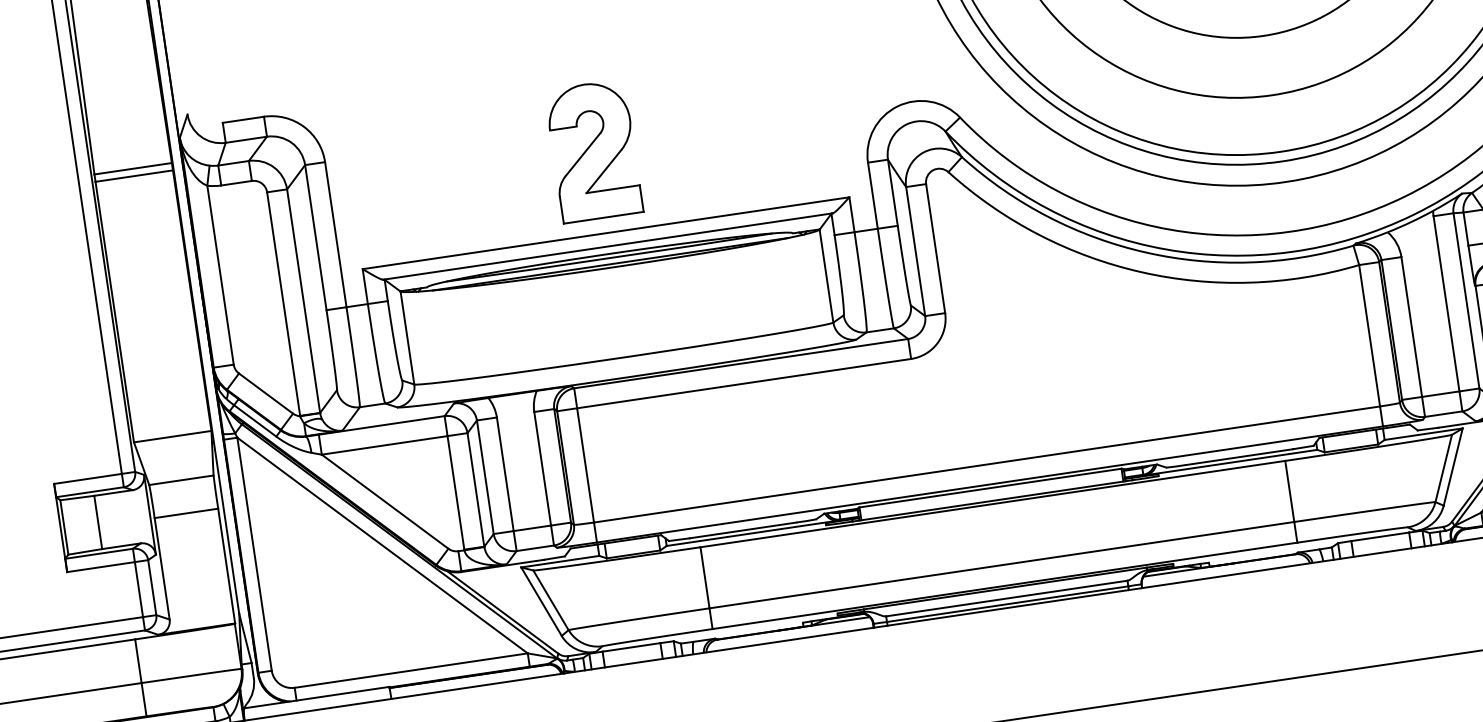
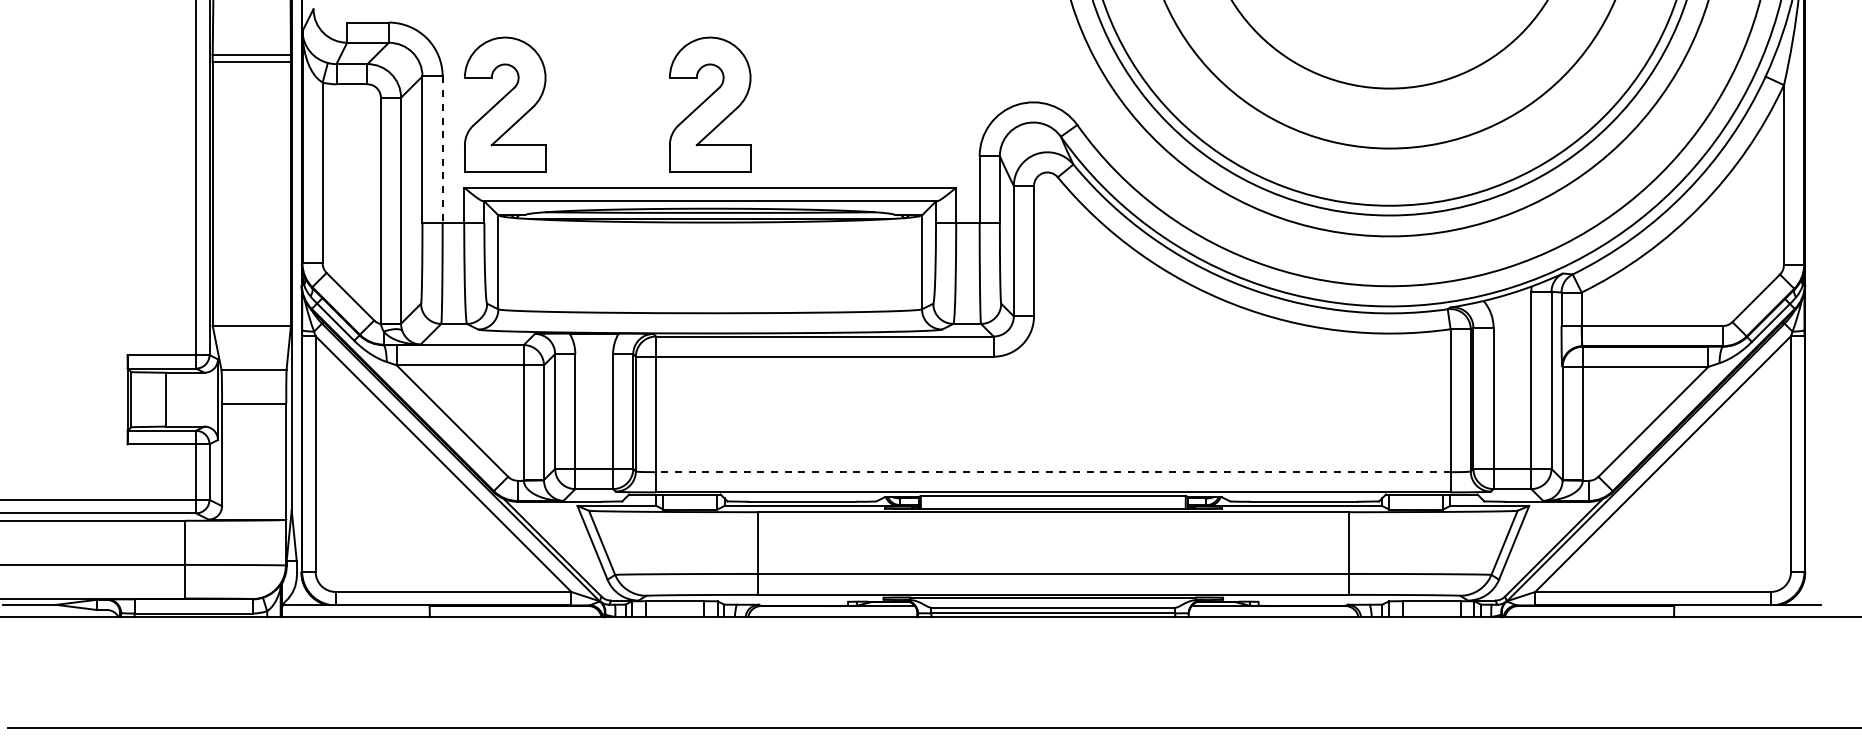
part: (391, 180) -> (505, 104), added
line: (335, 235) -> (442, 150), solid -> dashed
line: (986, 464) -> (1052, 472), solid -> dashed

